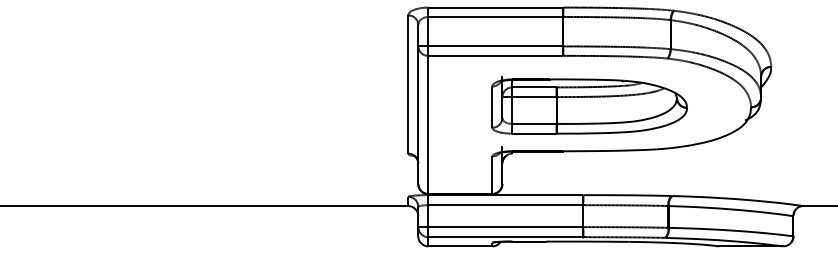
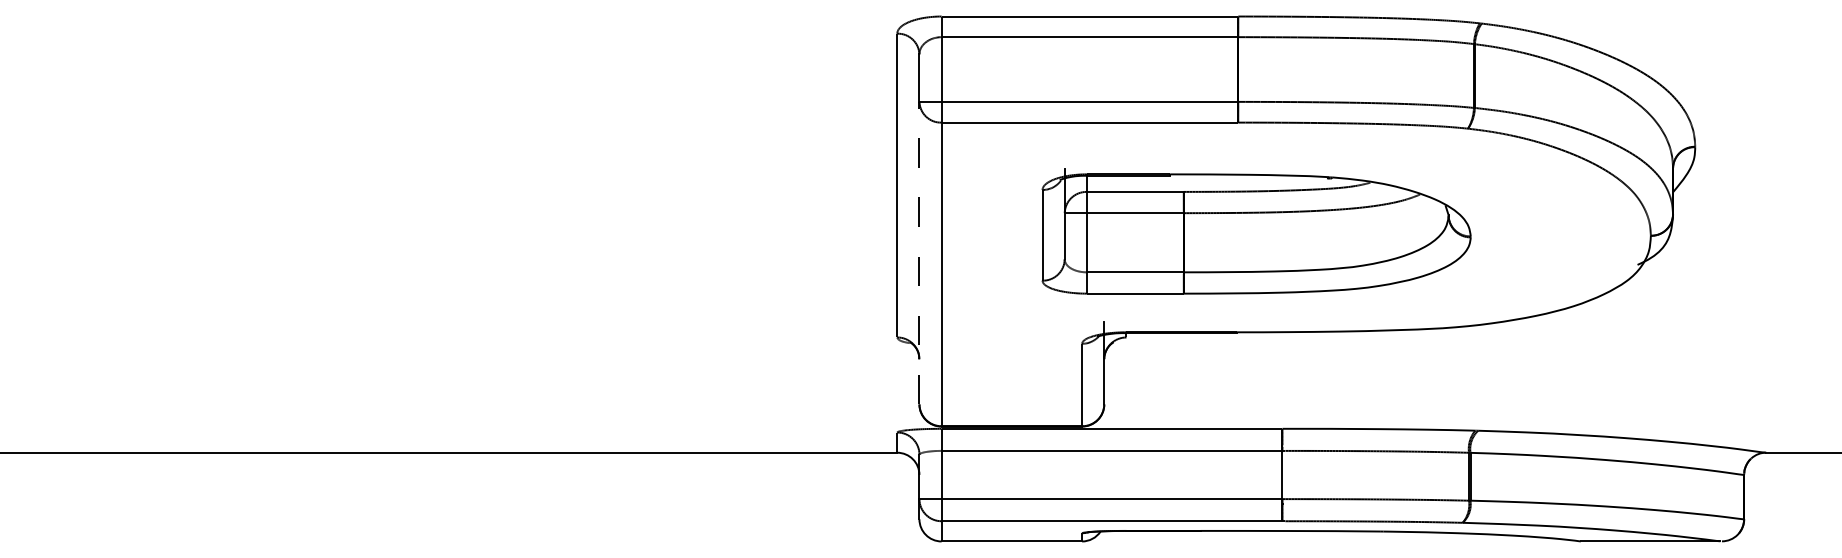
part: (589, 105) -> (1256, 231), moved
line: (418, 115) -> (919, 253), solid -> dashed

